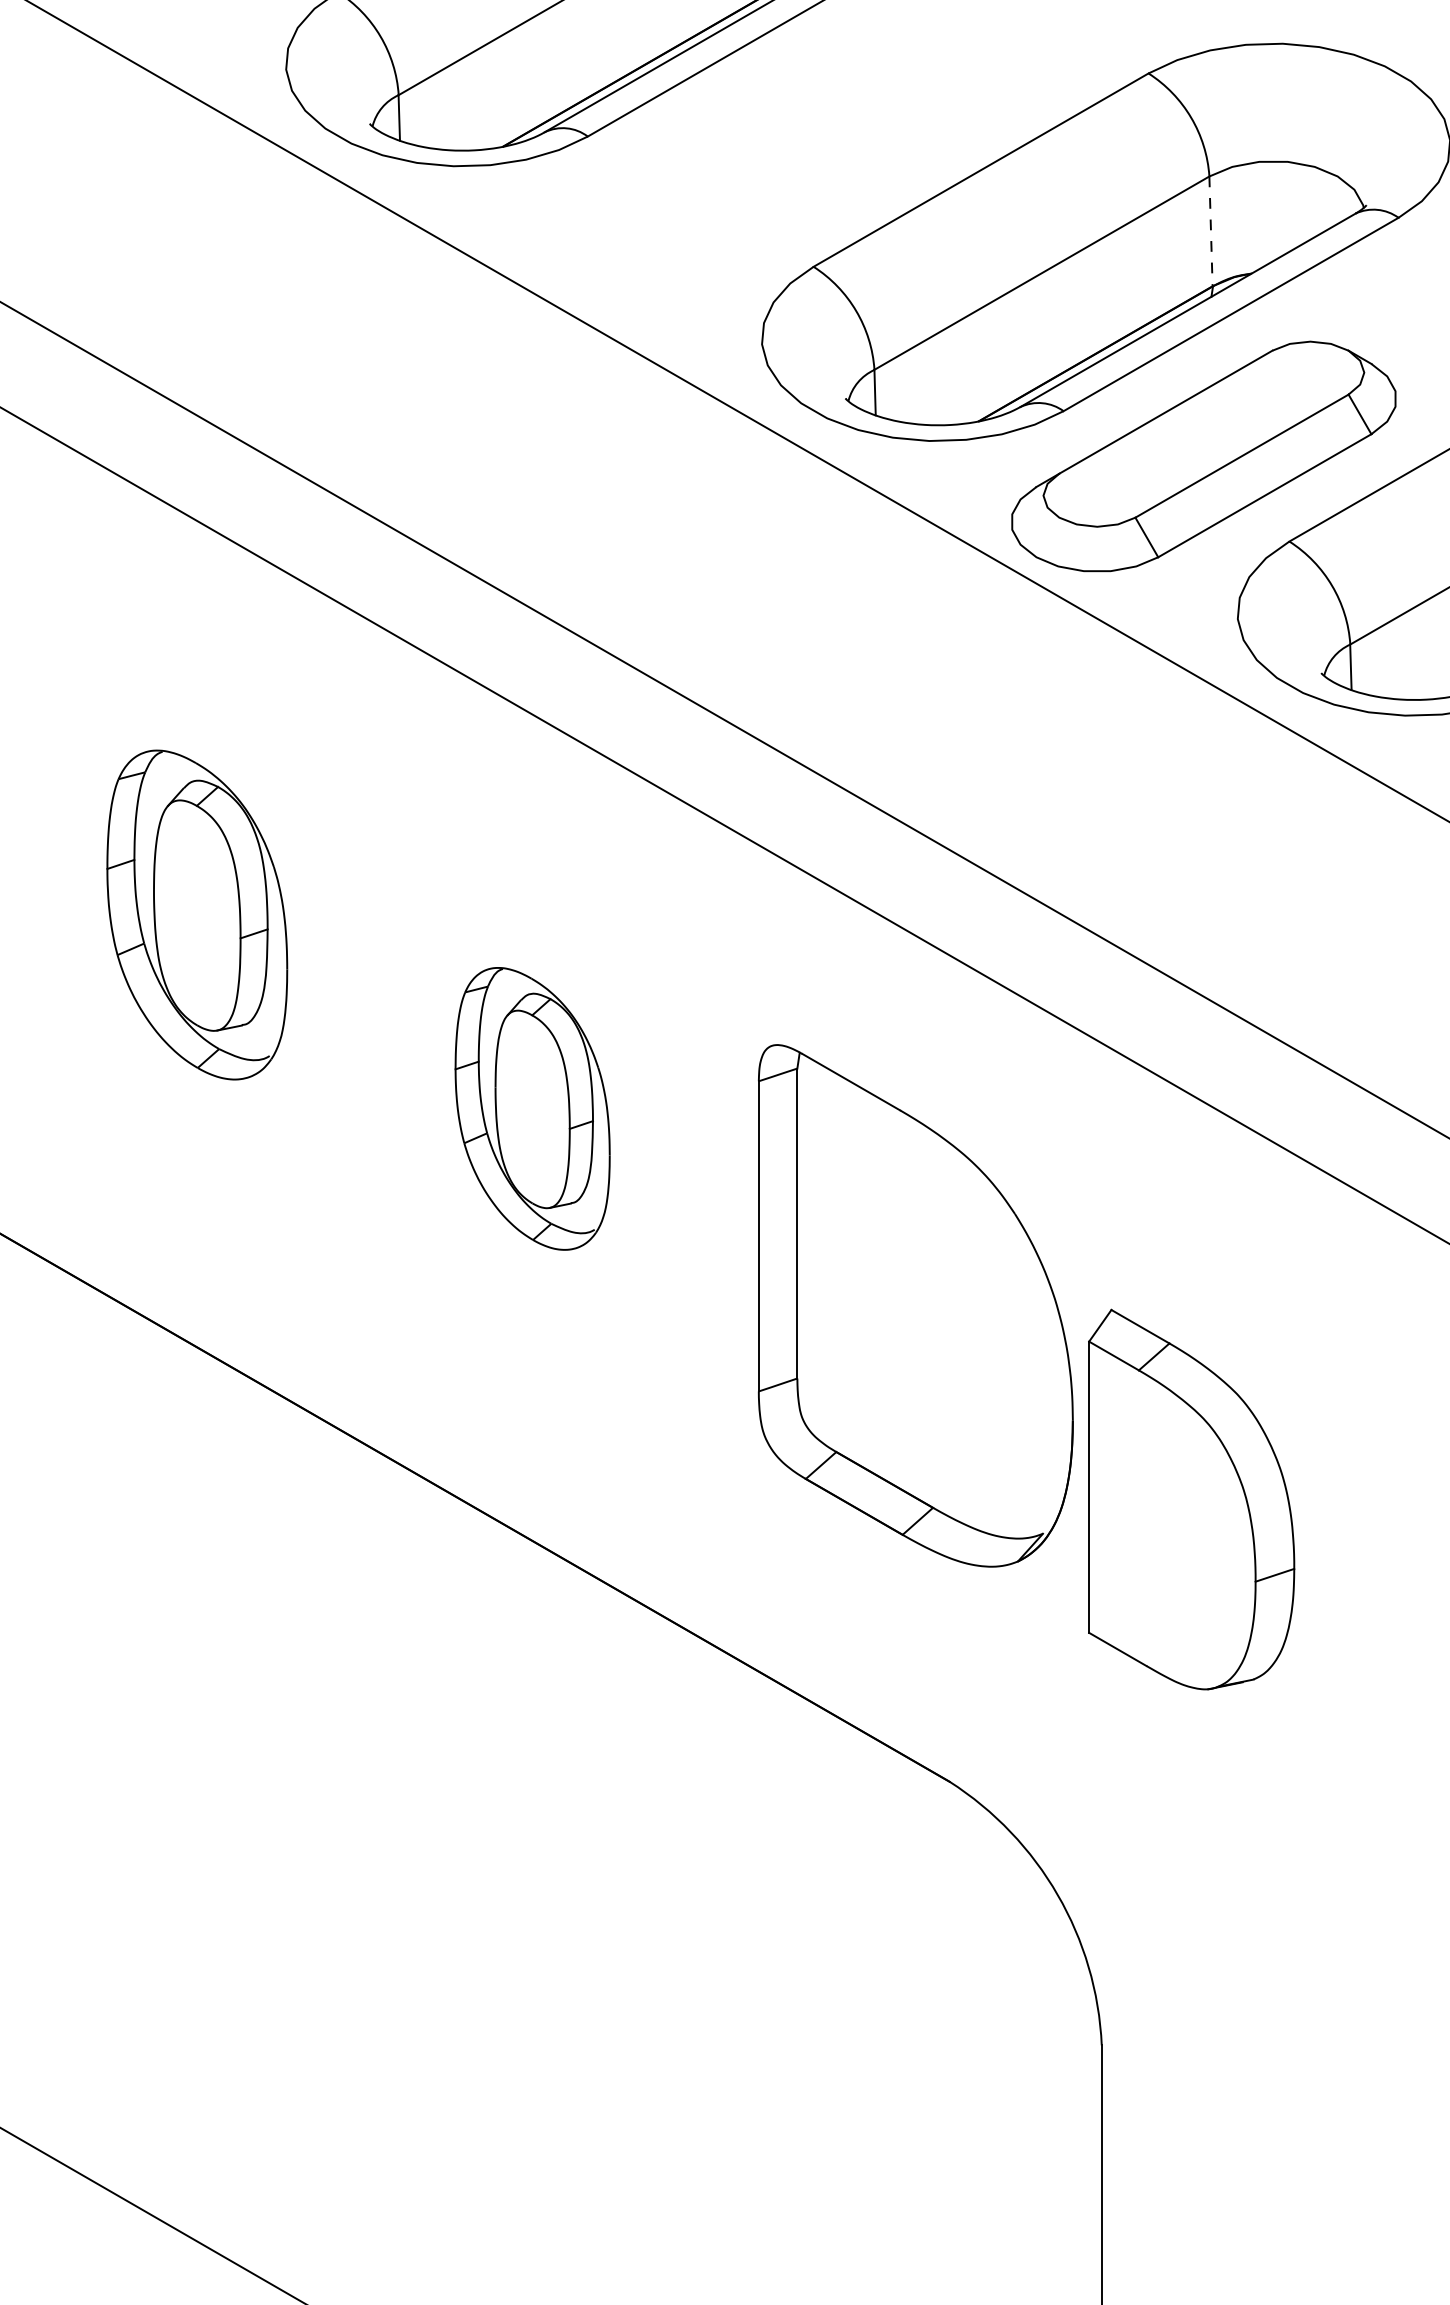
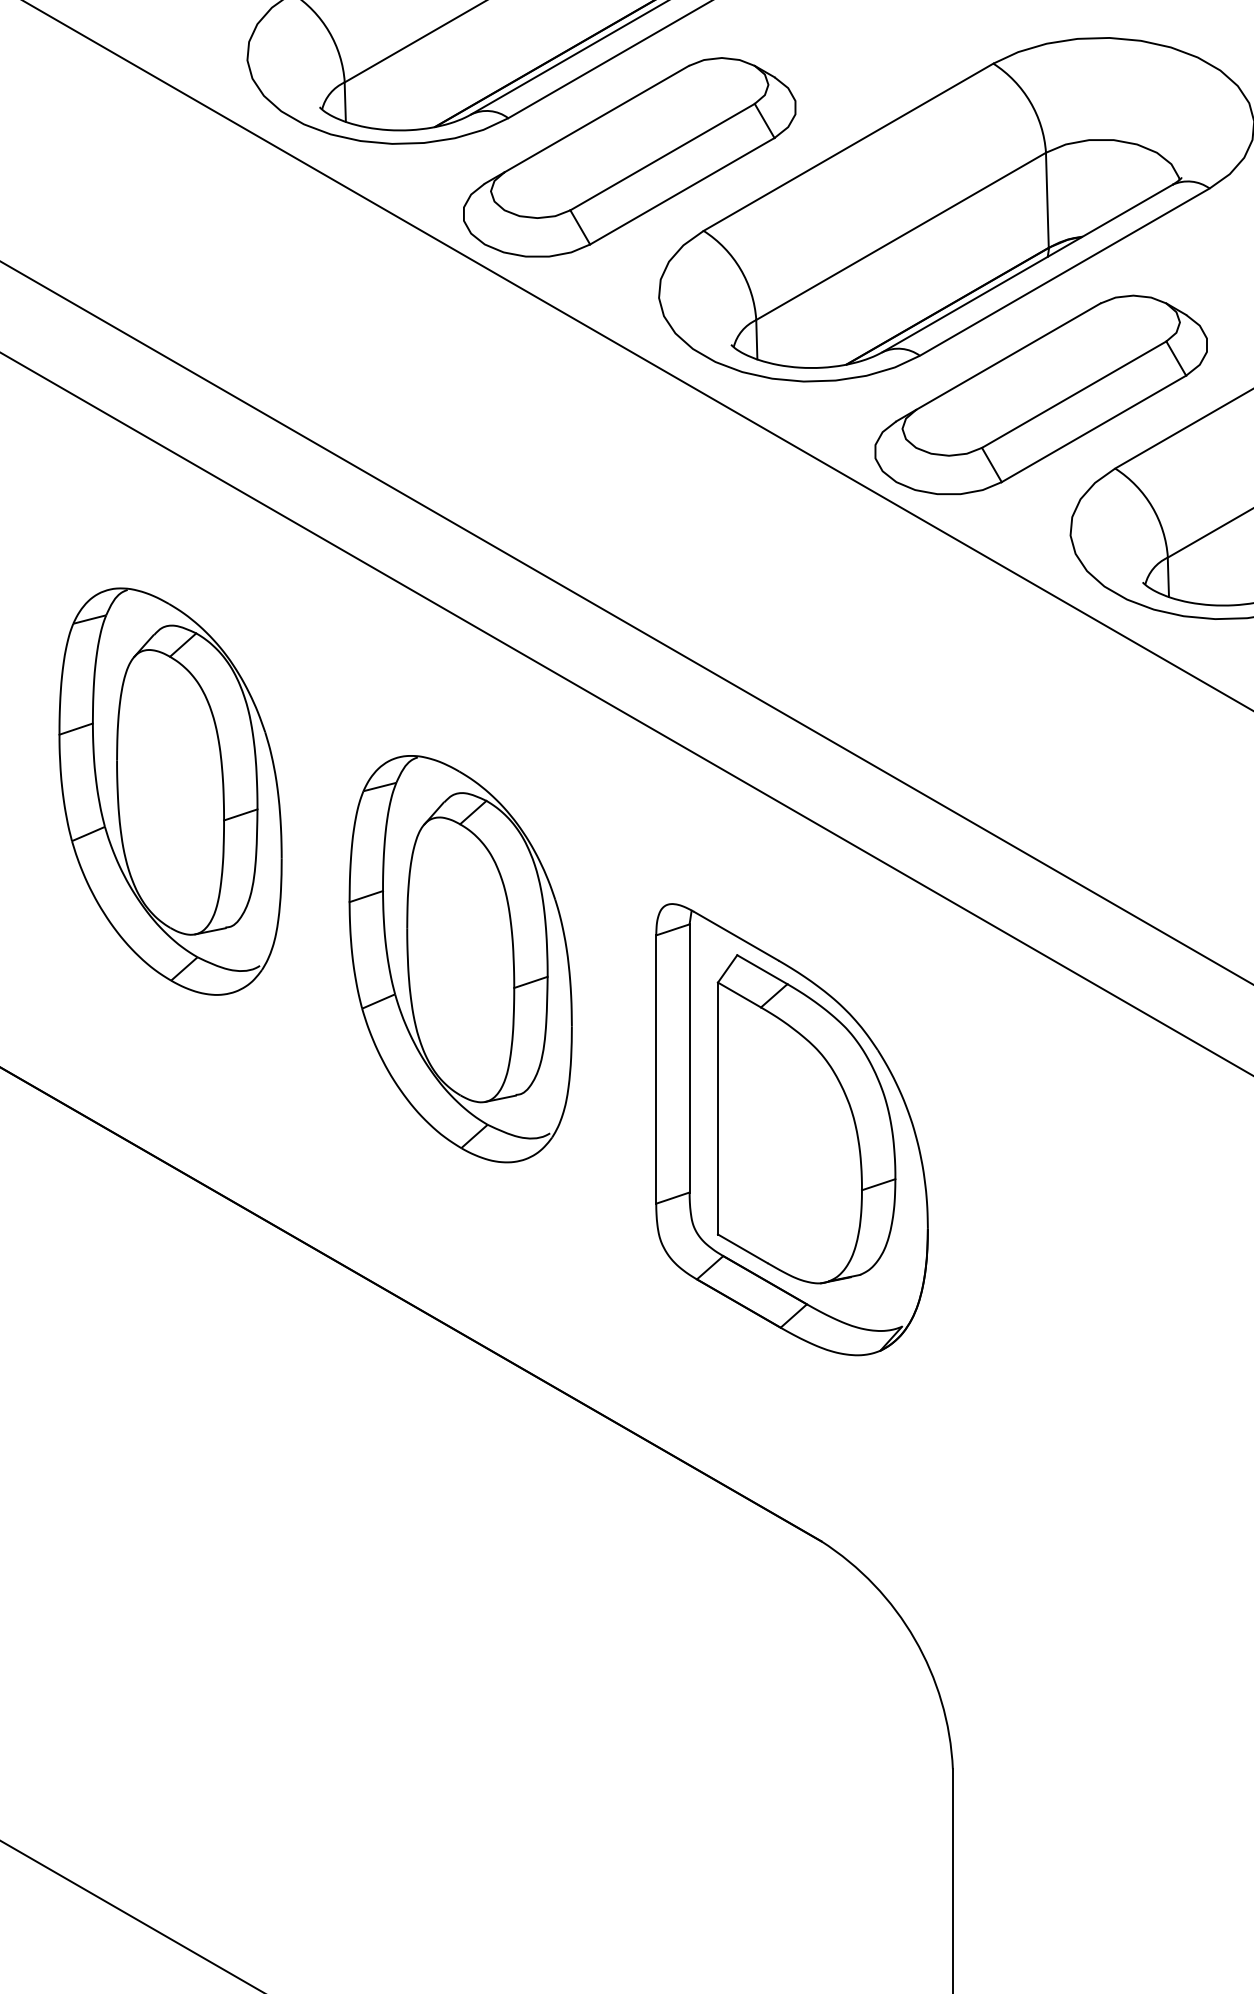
part: (727, 181) -> (629, 157), added
line: (1211, 231) -> (1047, 200), dashed -> solid
part: (197, 914) -> (170, 791), size x1.43
part: (532, 1109) -> (460, 959), size x1.67
part: (1191, 1499) -> (806, 1119), moved

